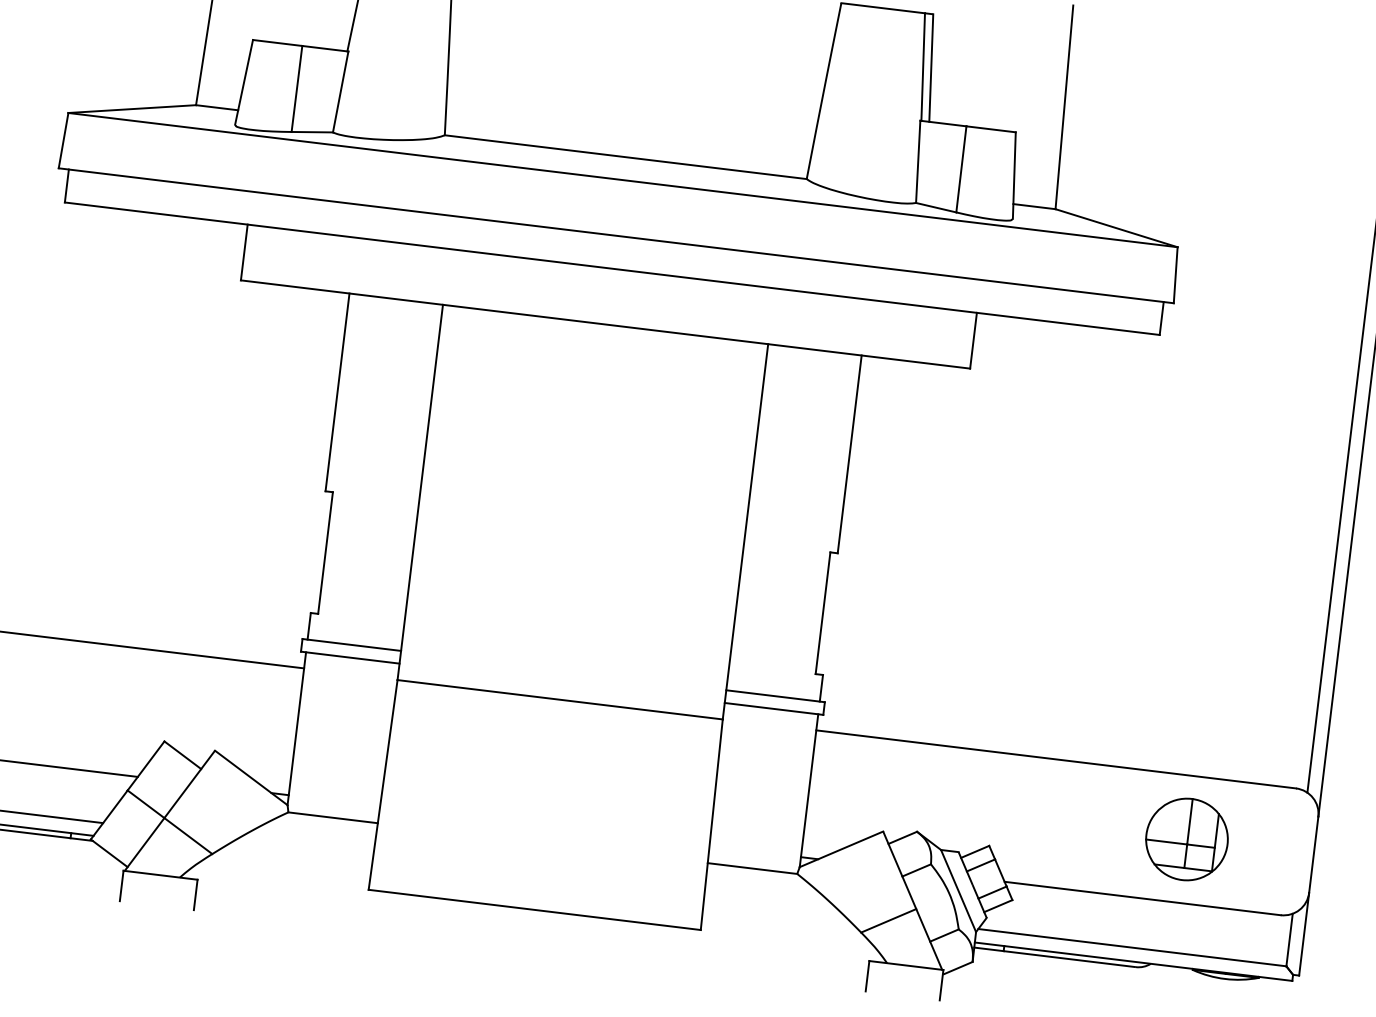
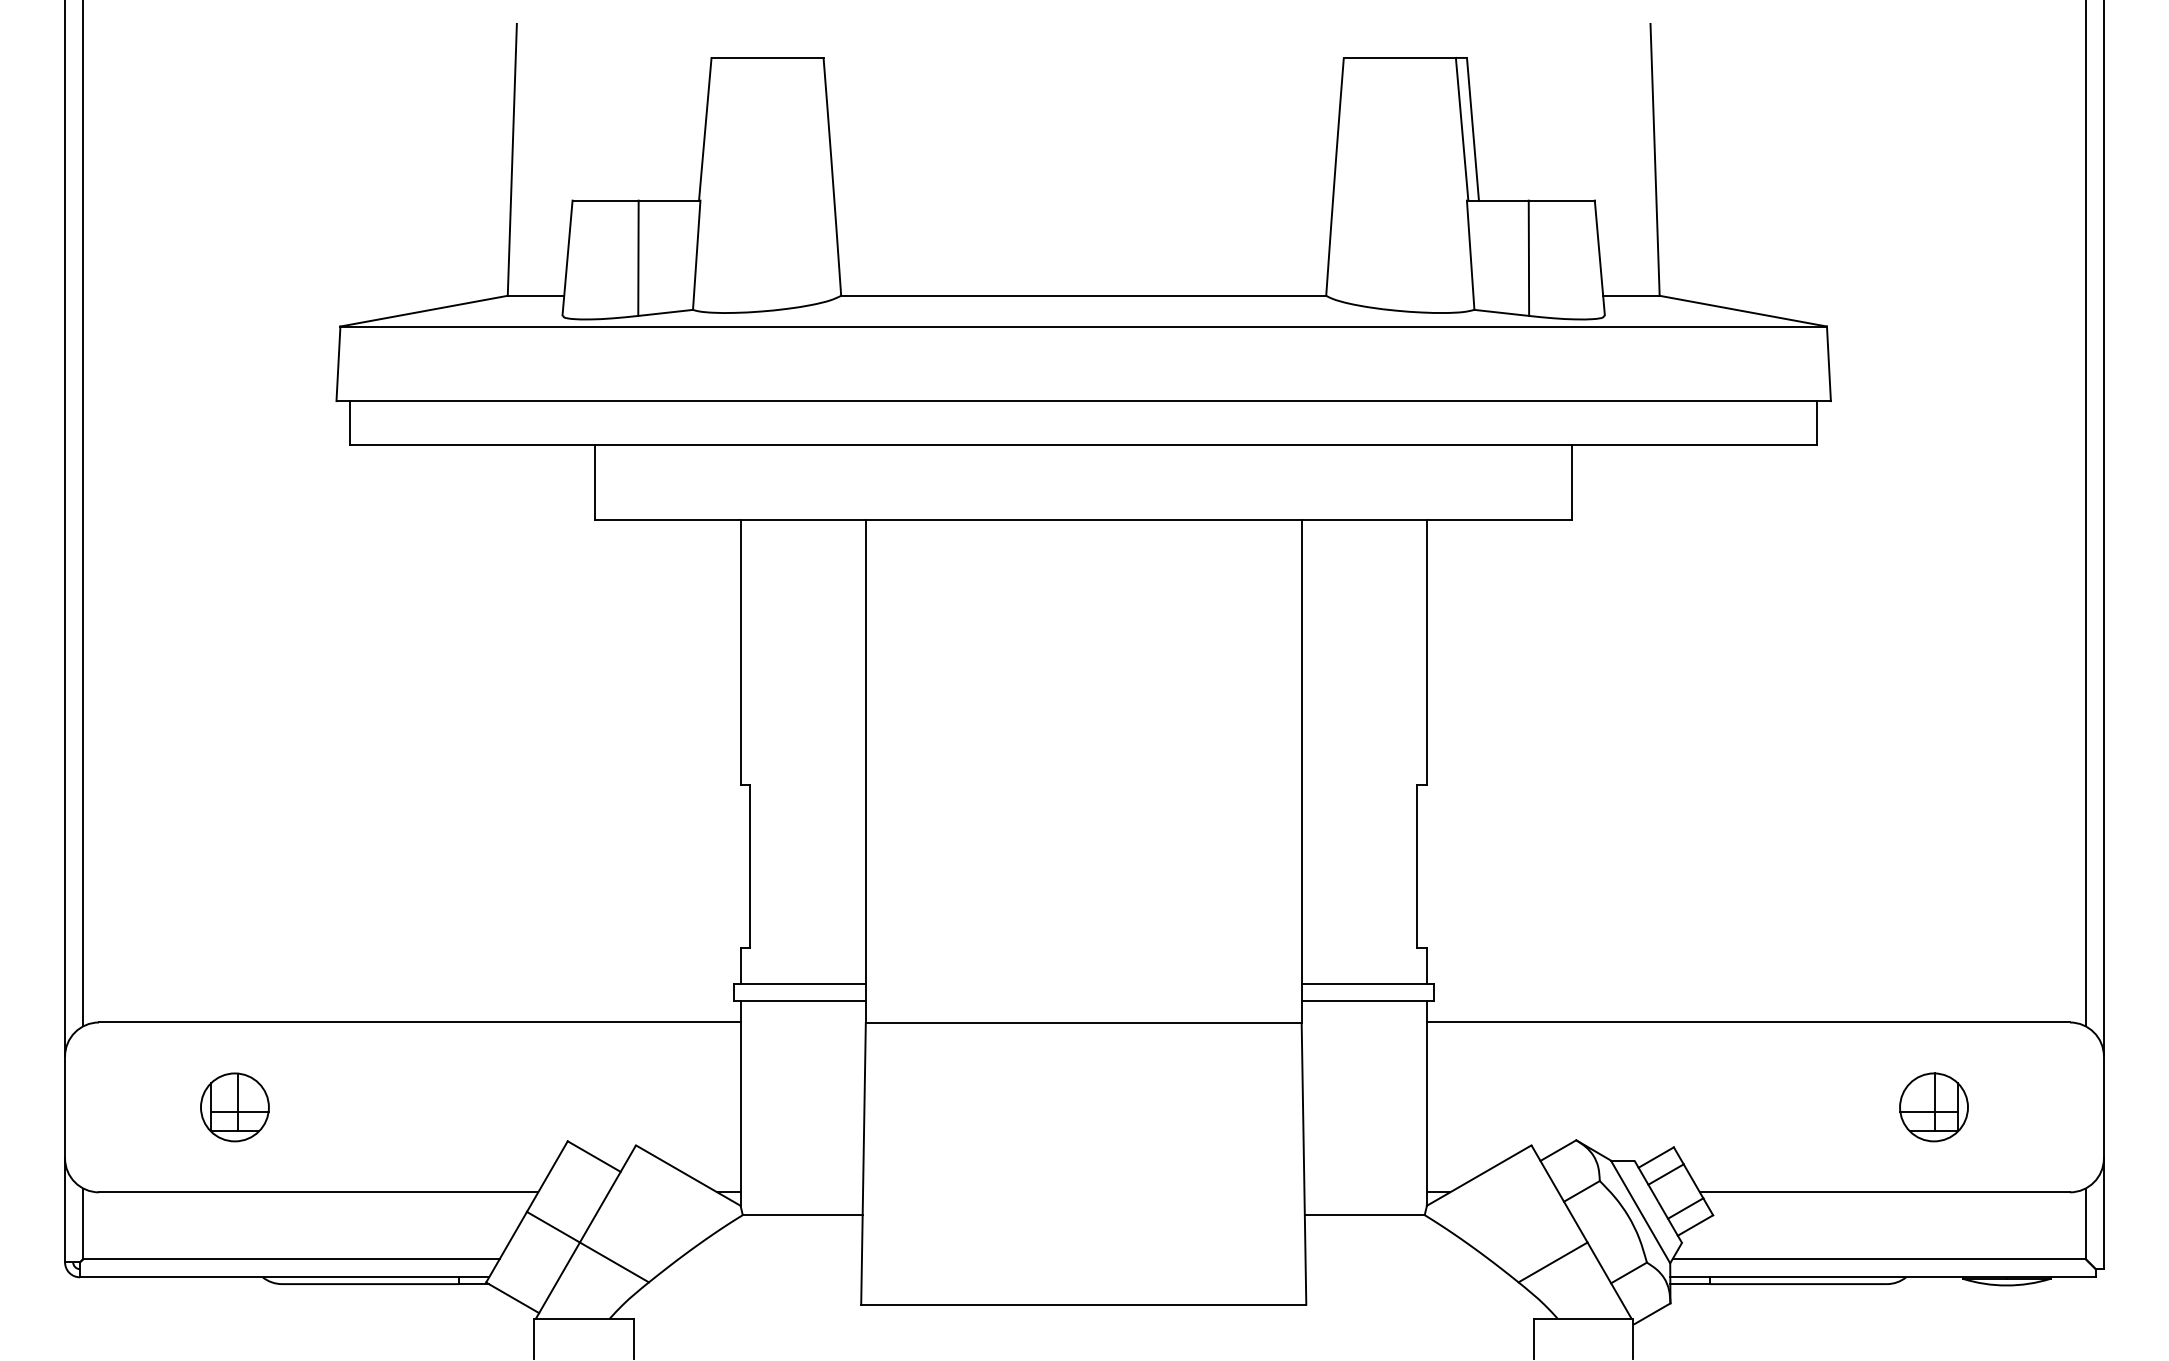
part: (1186, 839) -> (1933, 1107), size x0.62

